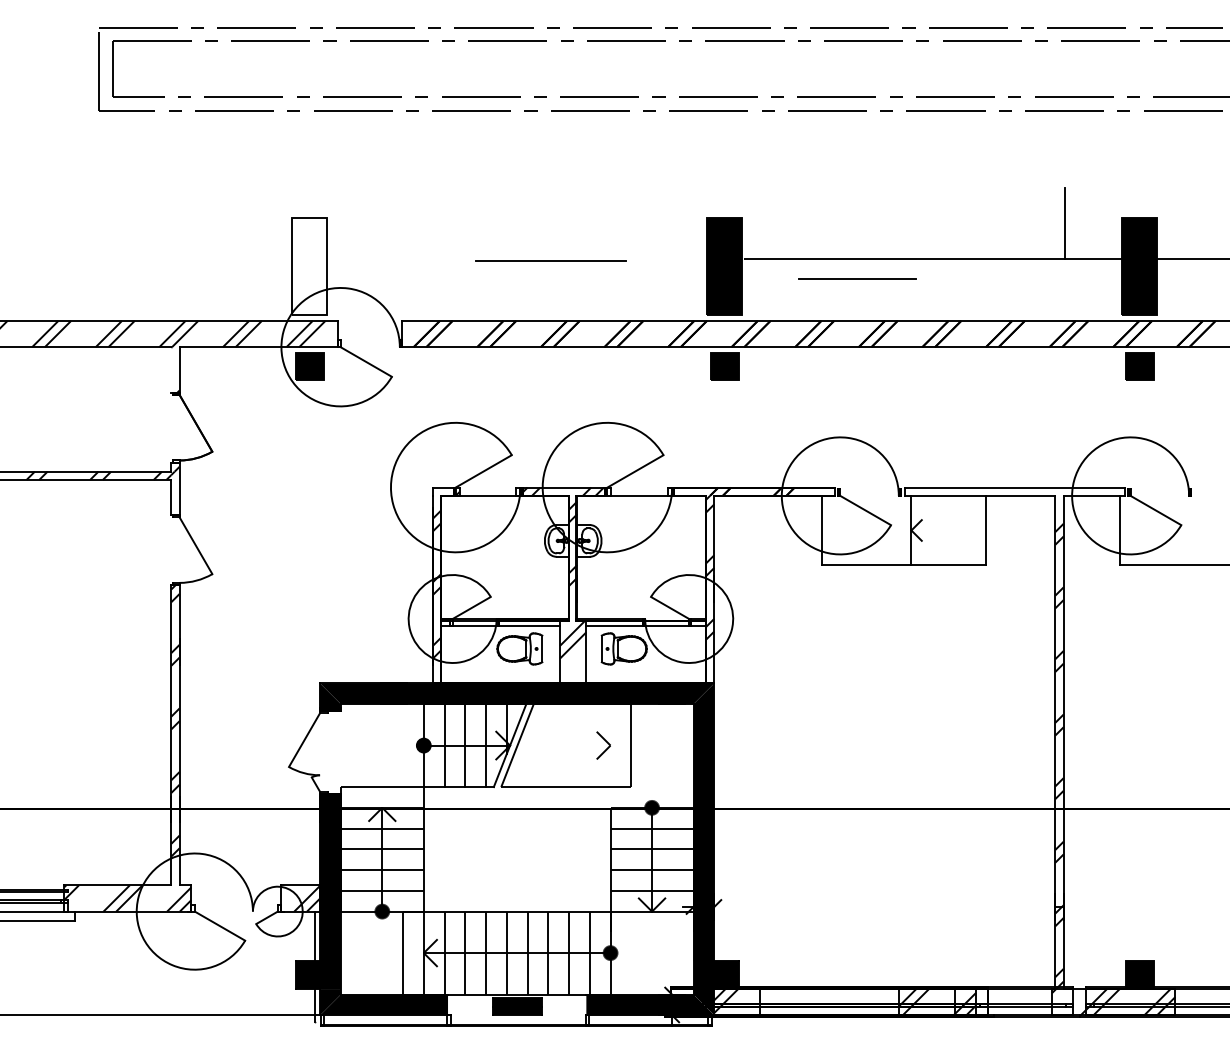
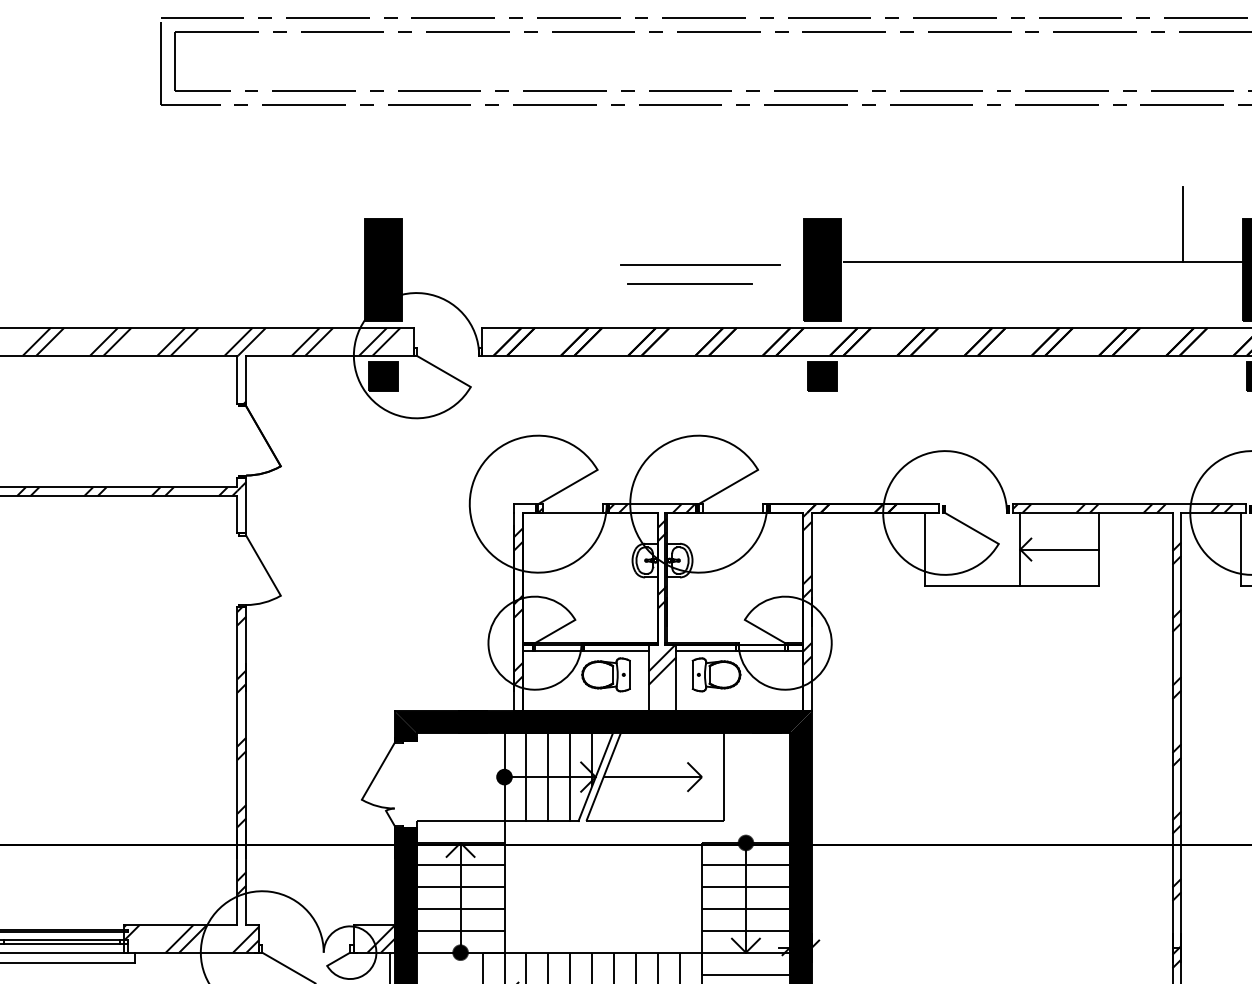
line: (550, 260) -> (699, 263), moved
fill: (309, 265) -> (383, 269), added
line: (857, 278) -> (690, 283), moved
line: (171, 369) -> (237, 379), added
hatch: (1008, 491) -> (1122, 508), added
line: (948, 530) -> (1059, 549), added
line: (563, 745) -> (652, 777), added
line: (651, 932) -> (745, 974), added

